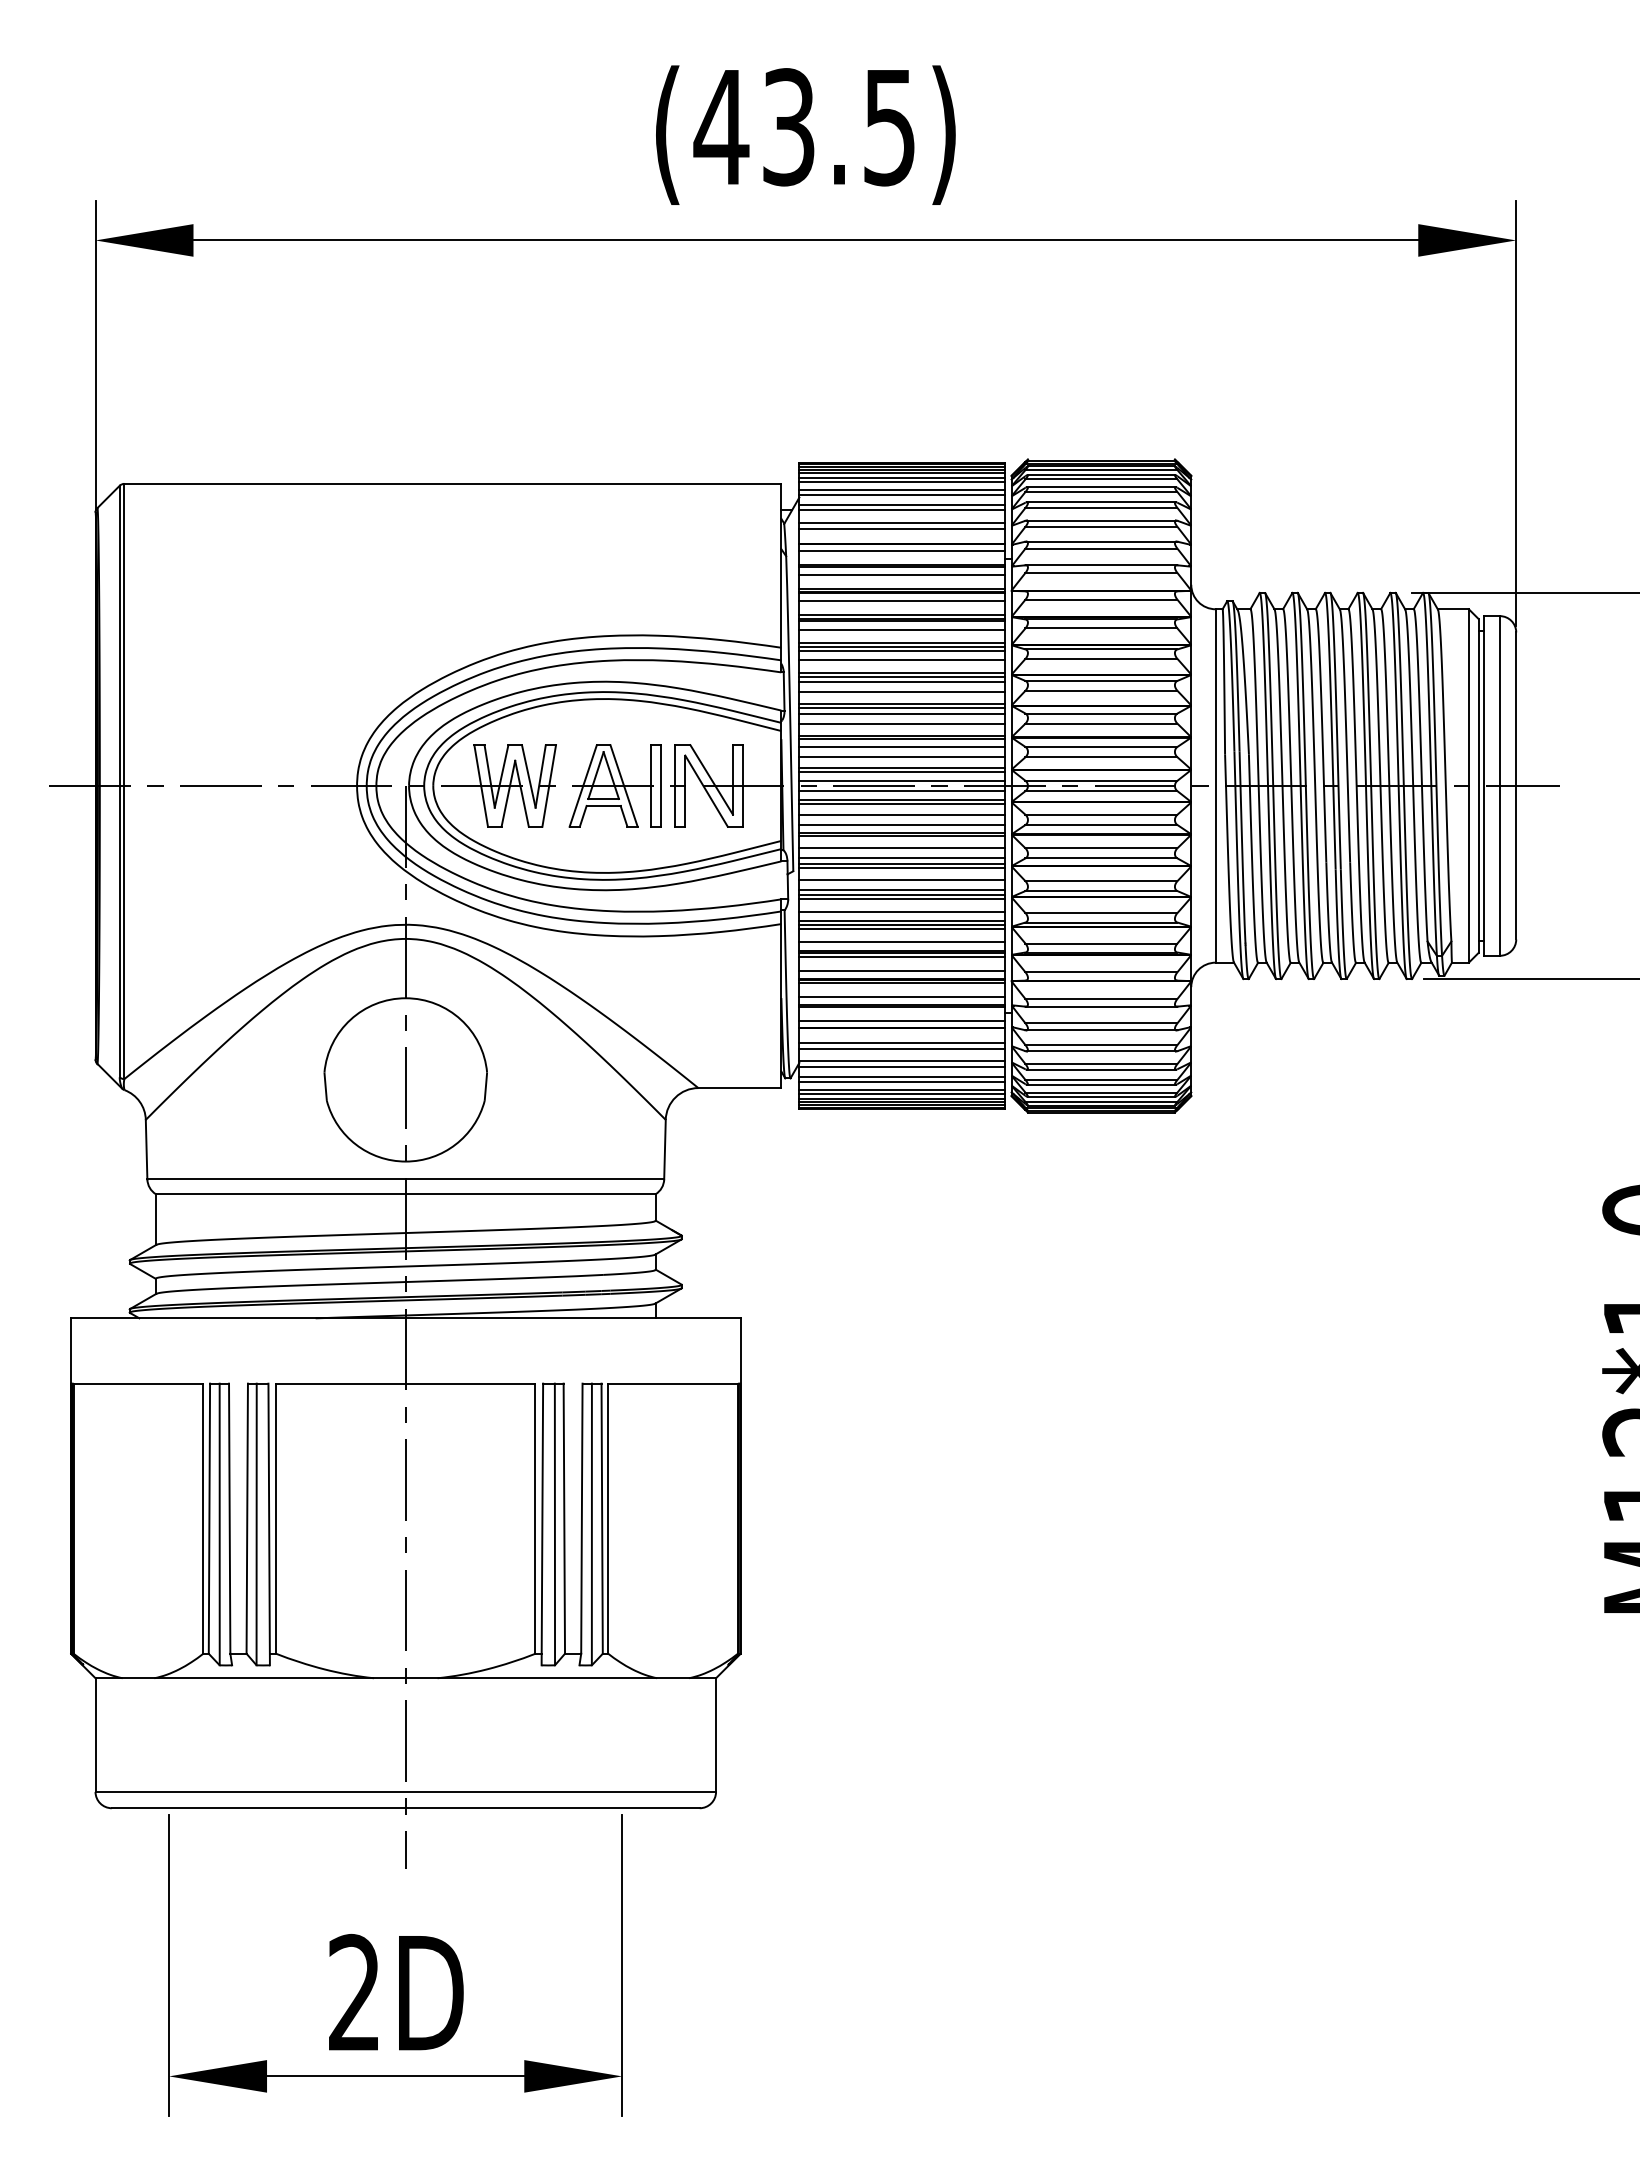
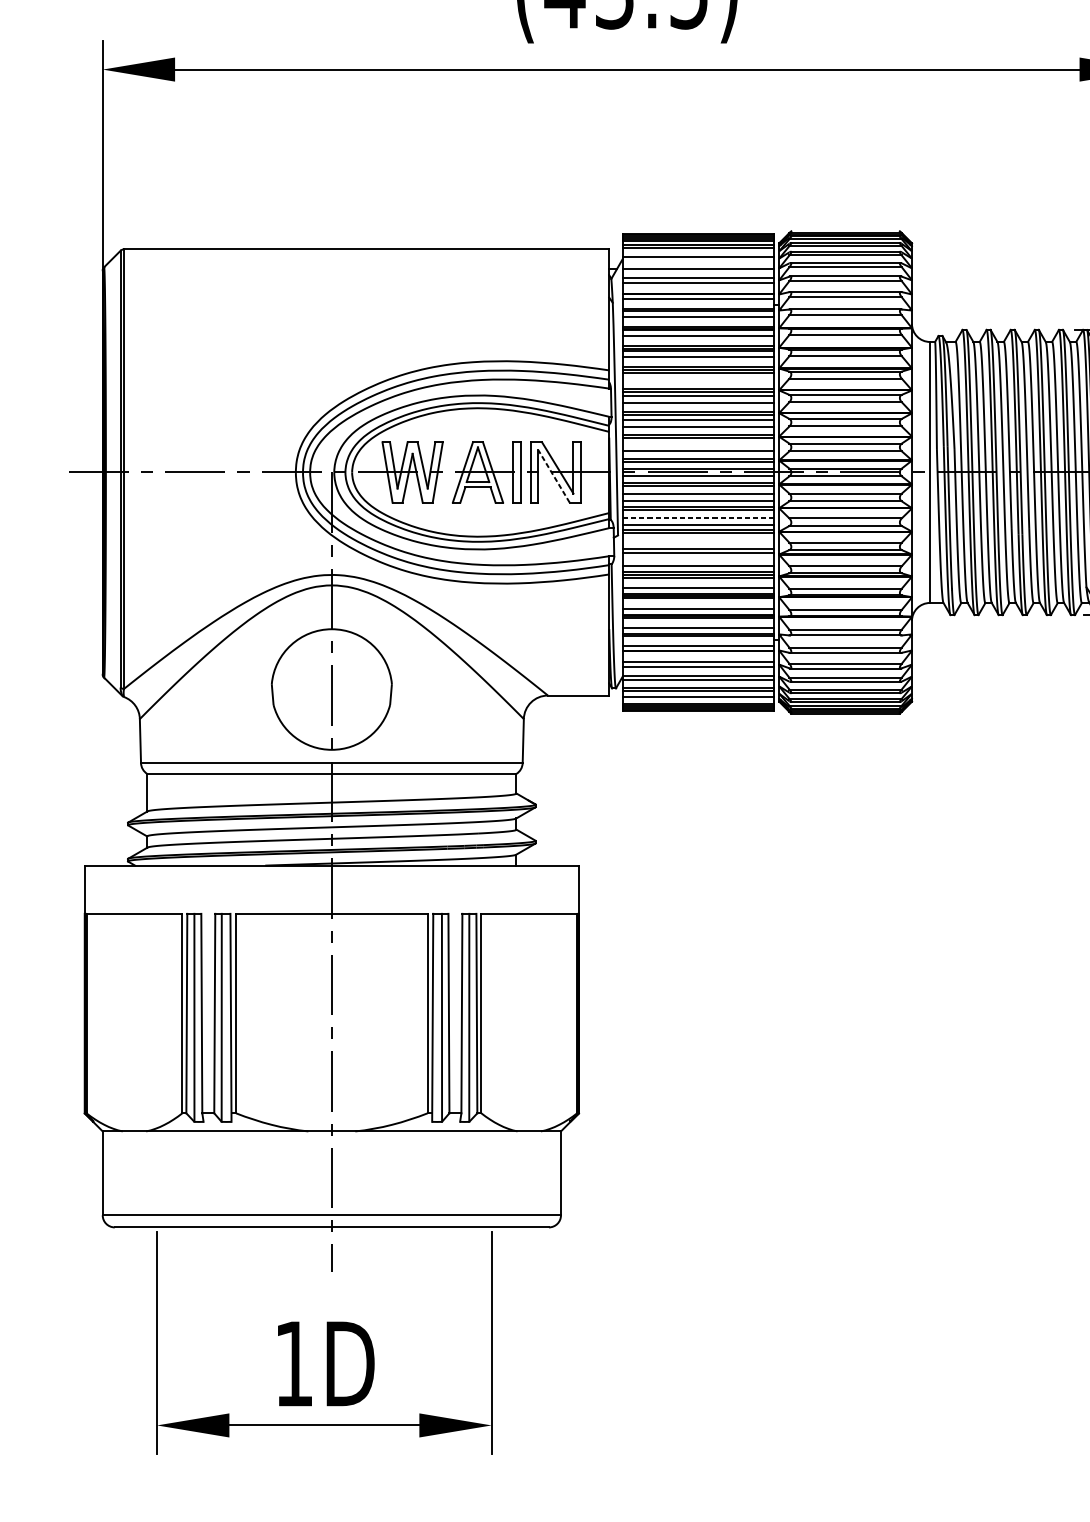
line: (902, 490) -> (698, 254), removed
line: (902, 505) -> (698, 265), removed
line: (902, 660) -> (698, 379), removed
line: (902, 747) -> (698, 444), removed
line: (706, 790) -> (553, 475), solid -> dashed
line: (902, 847) -> (698, 517), solid -> dashed
line: (902, 880) -> (698, 542), removed
line: (902, 899) -> (698, 556), removed
line: (902, 1093) -> (698, 699), removed
text: (353, 1991) -> (293, 1362), 2D -> 1D

